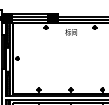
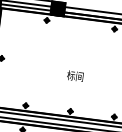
text: (70, 32) -> (74, 76), moved

